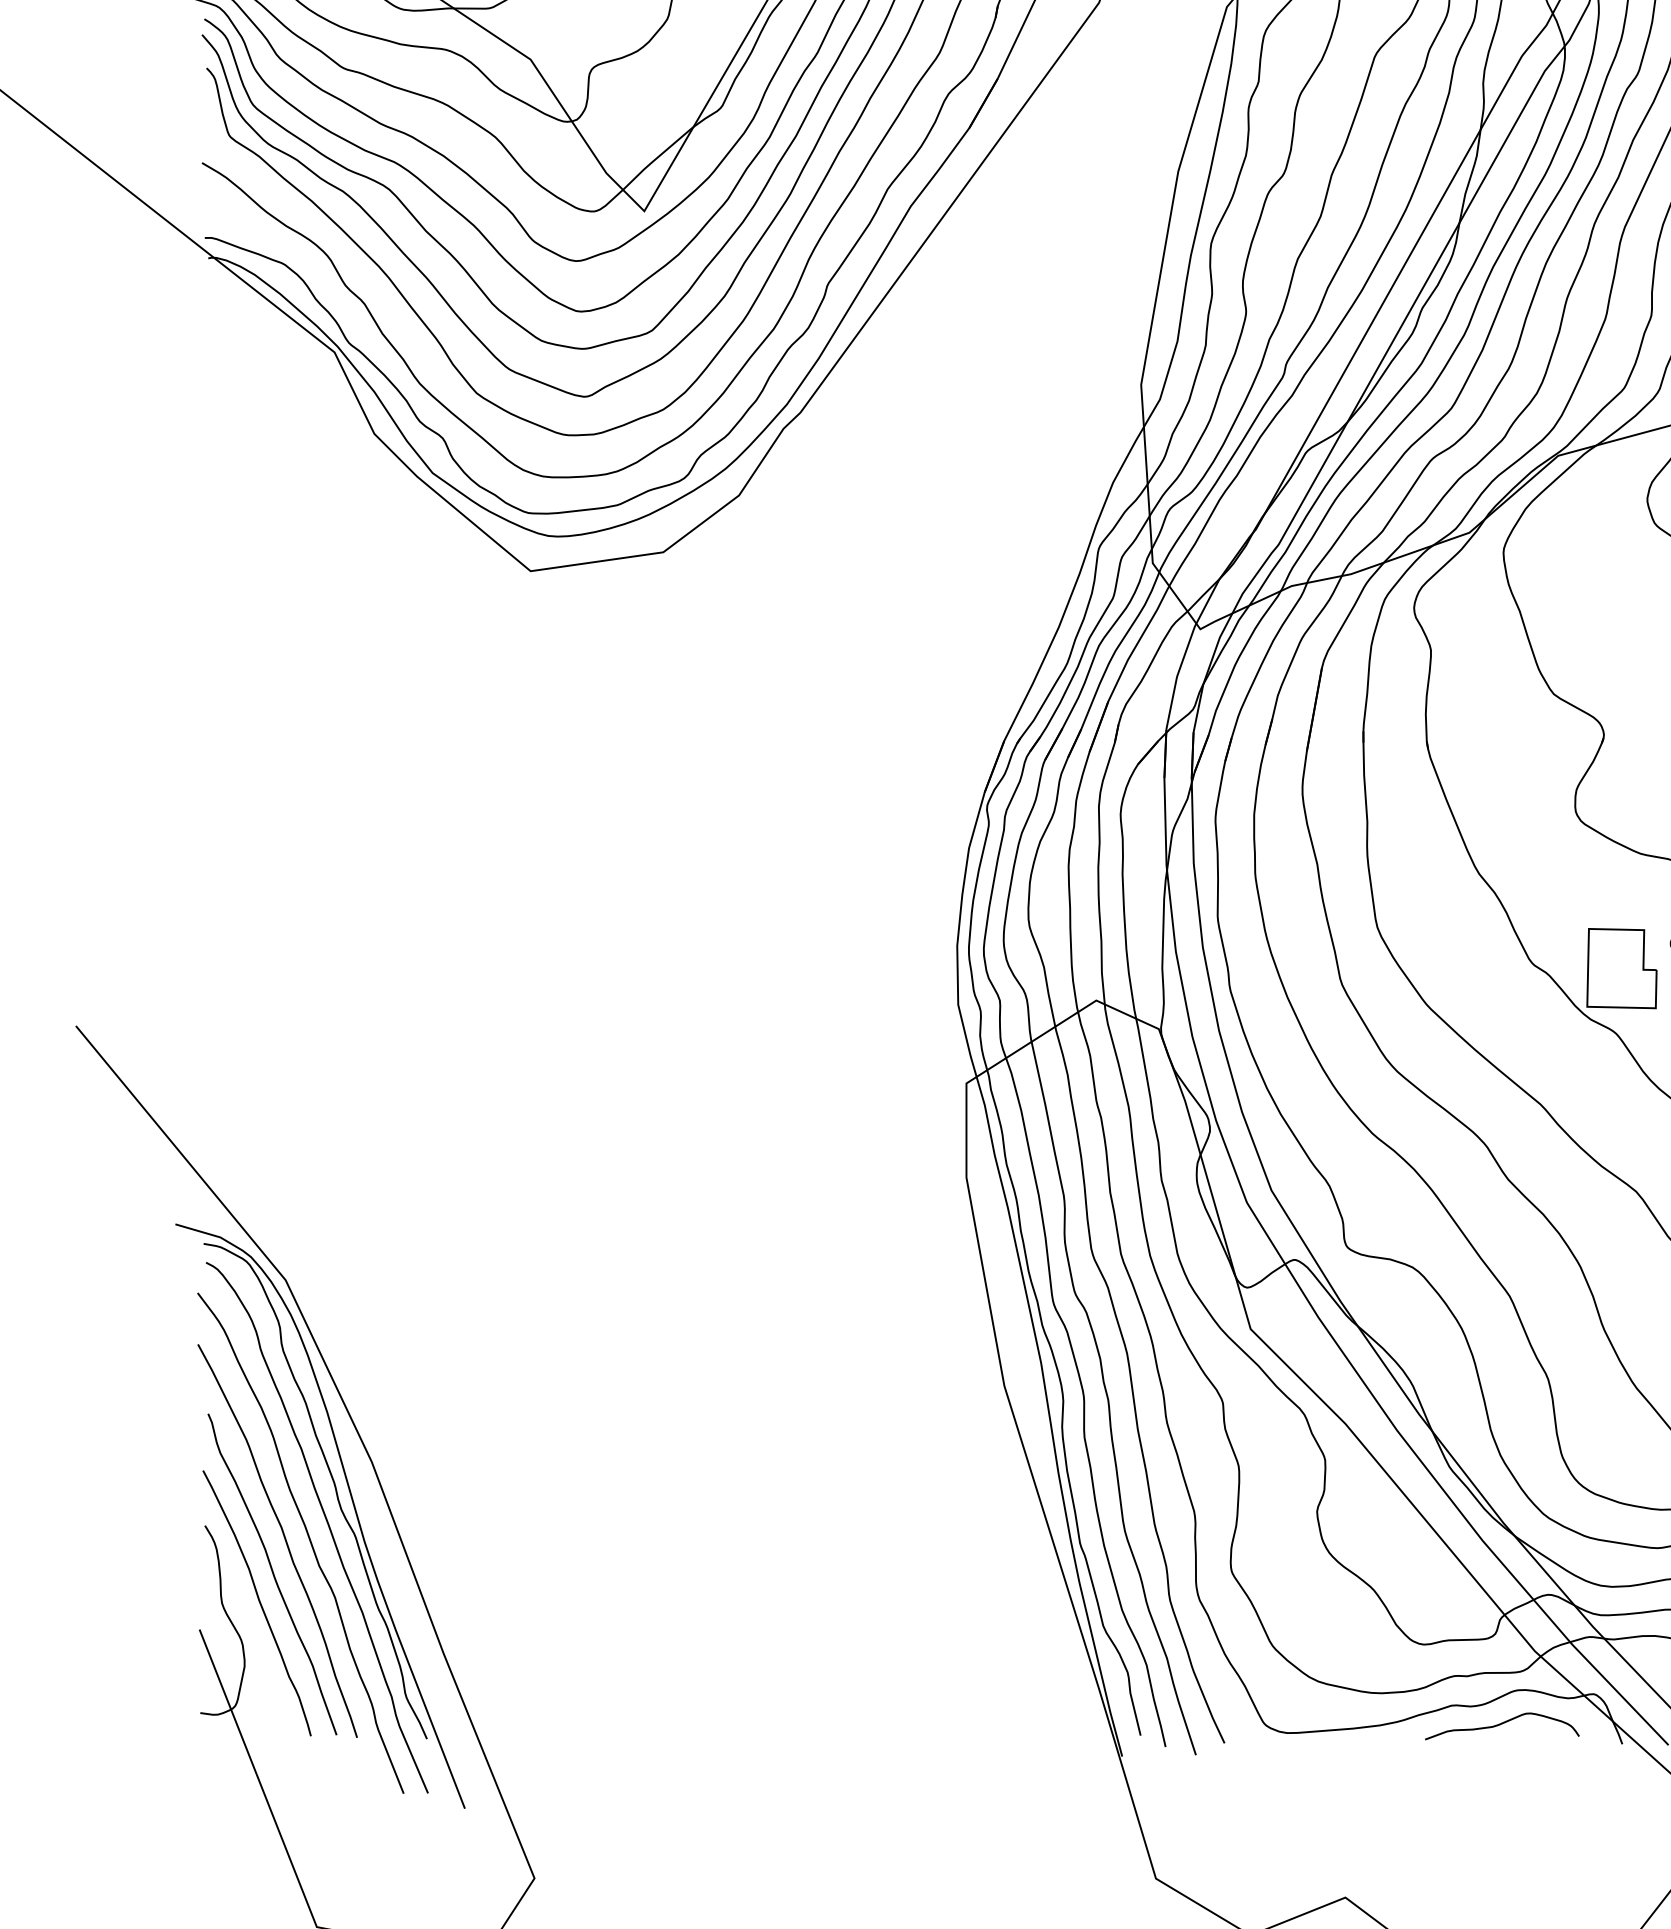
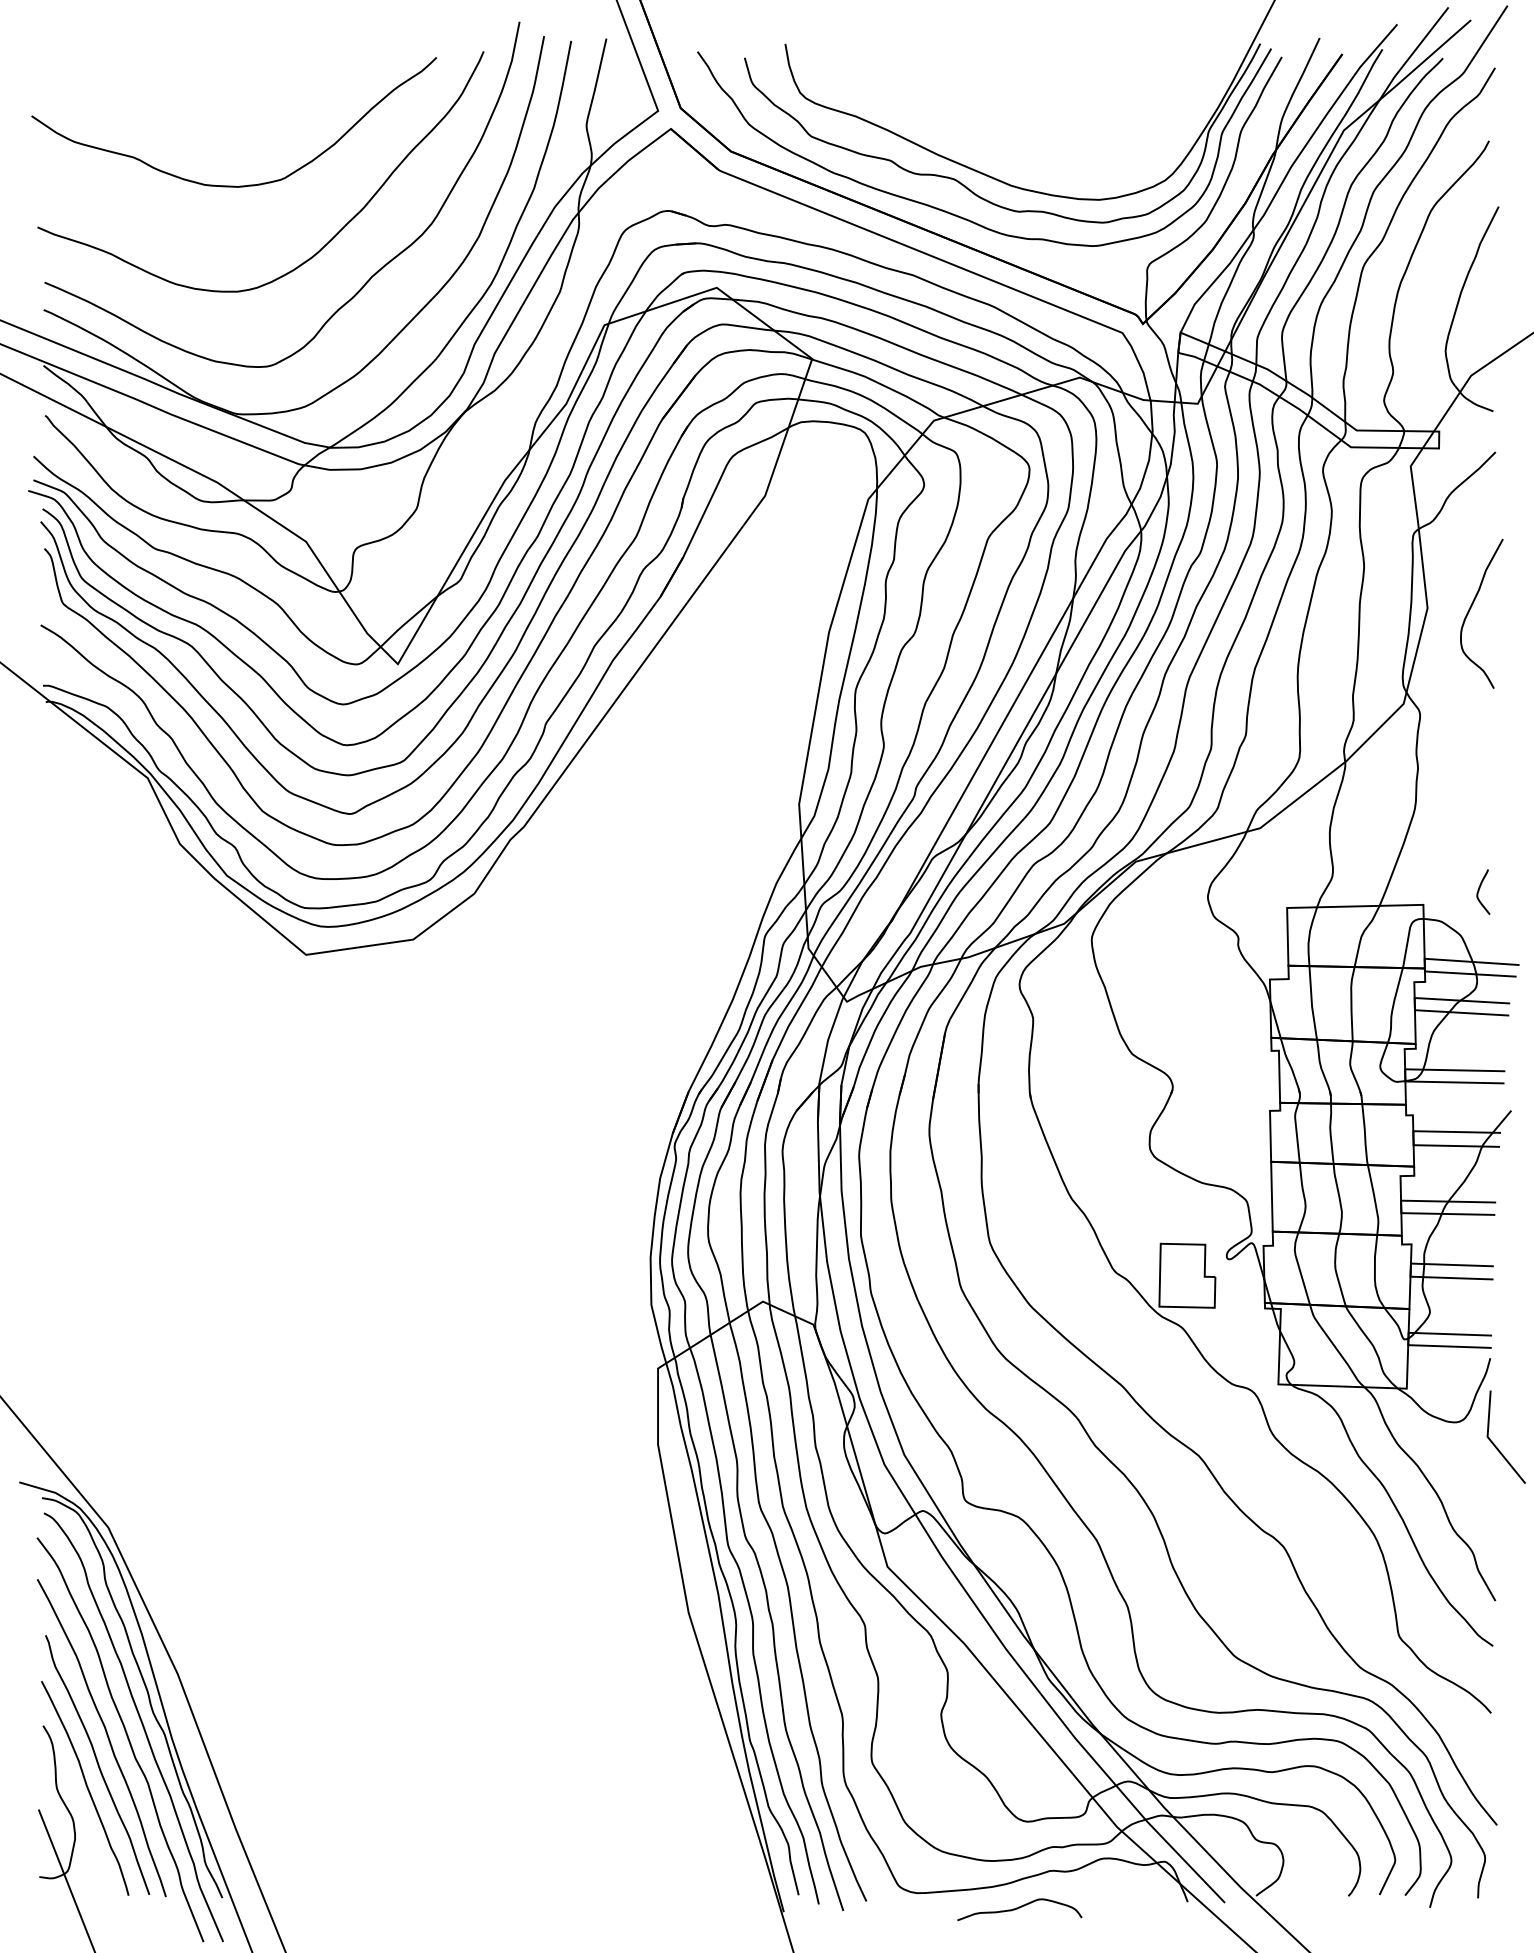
curve: (1501, 1724) -> (1019, 1908), moved

